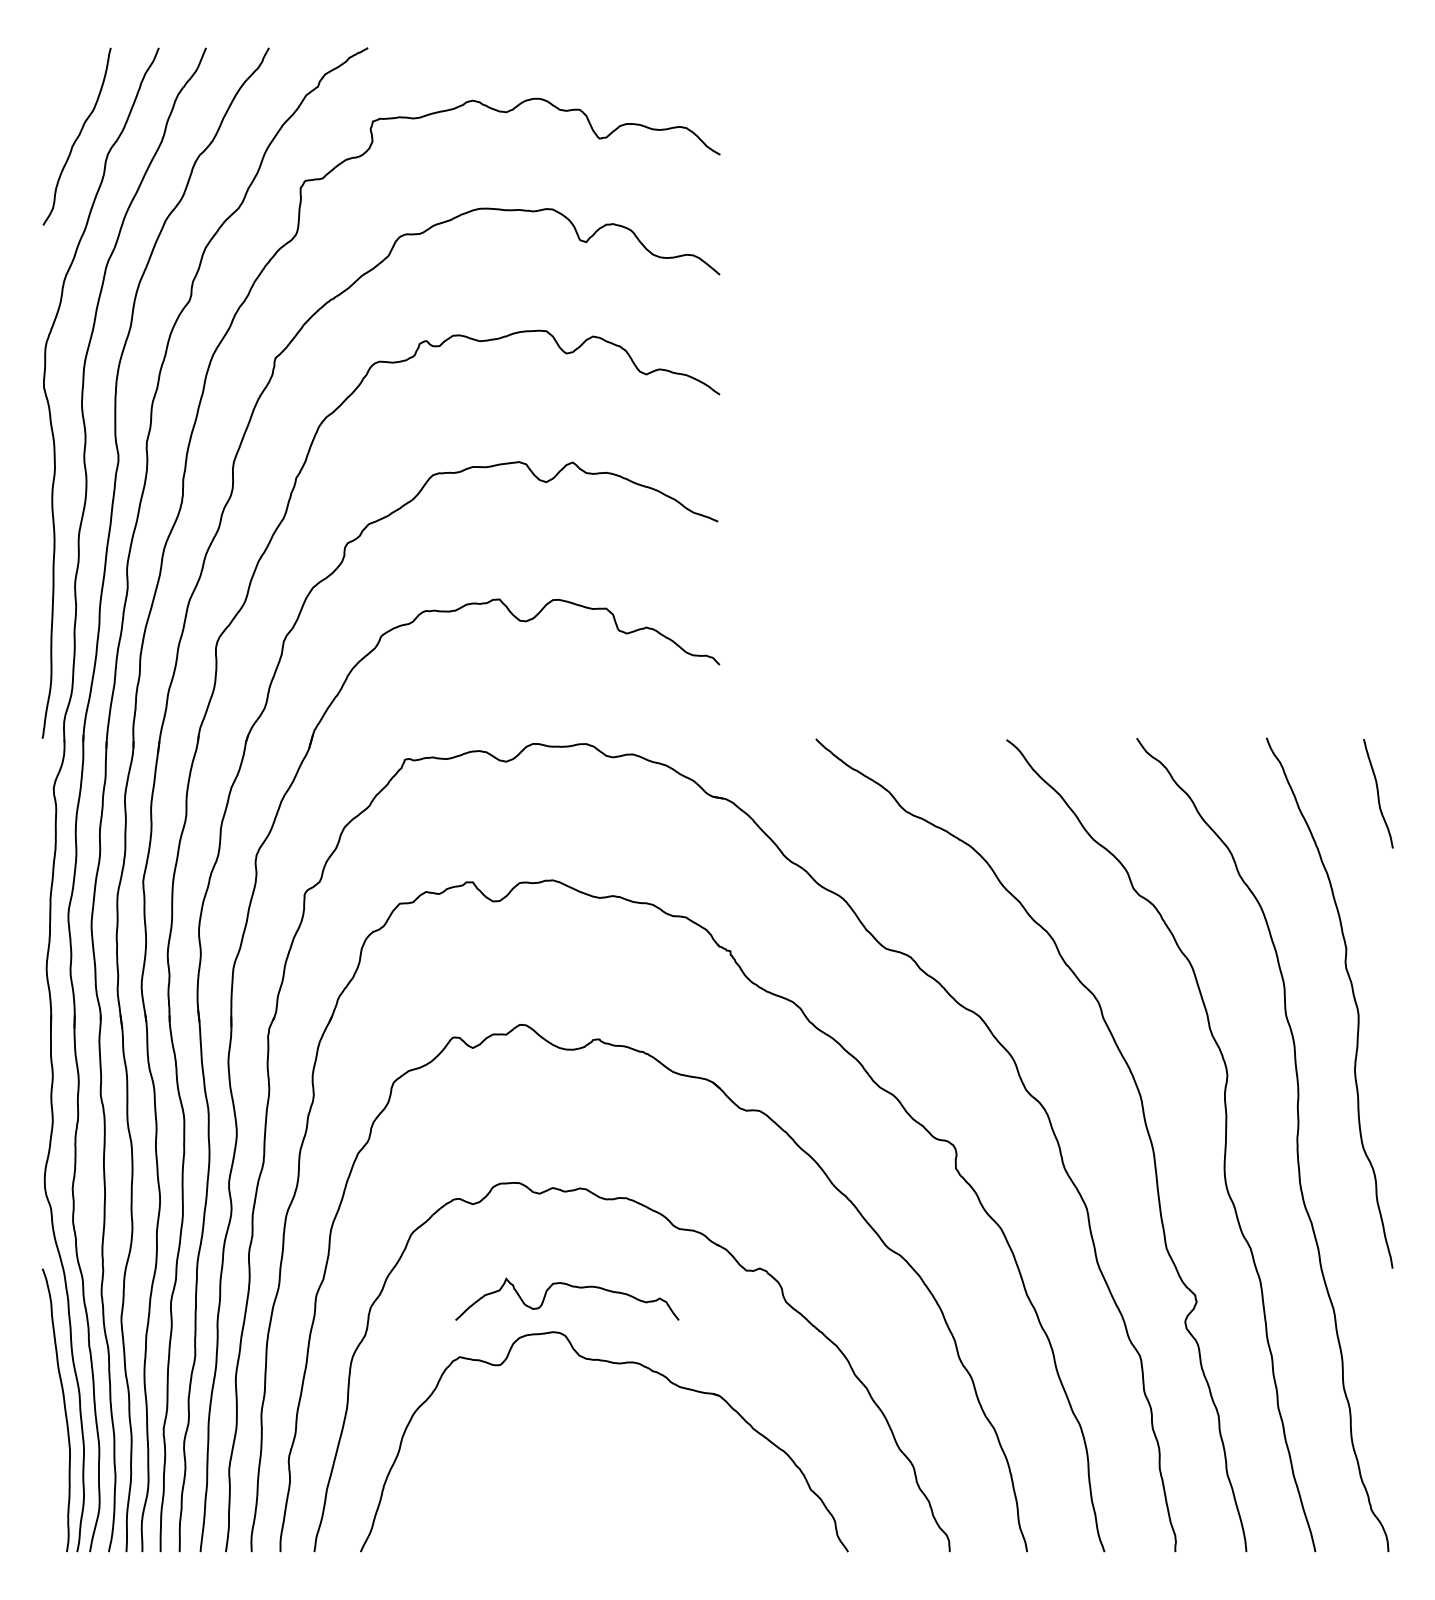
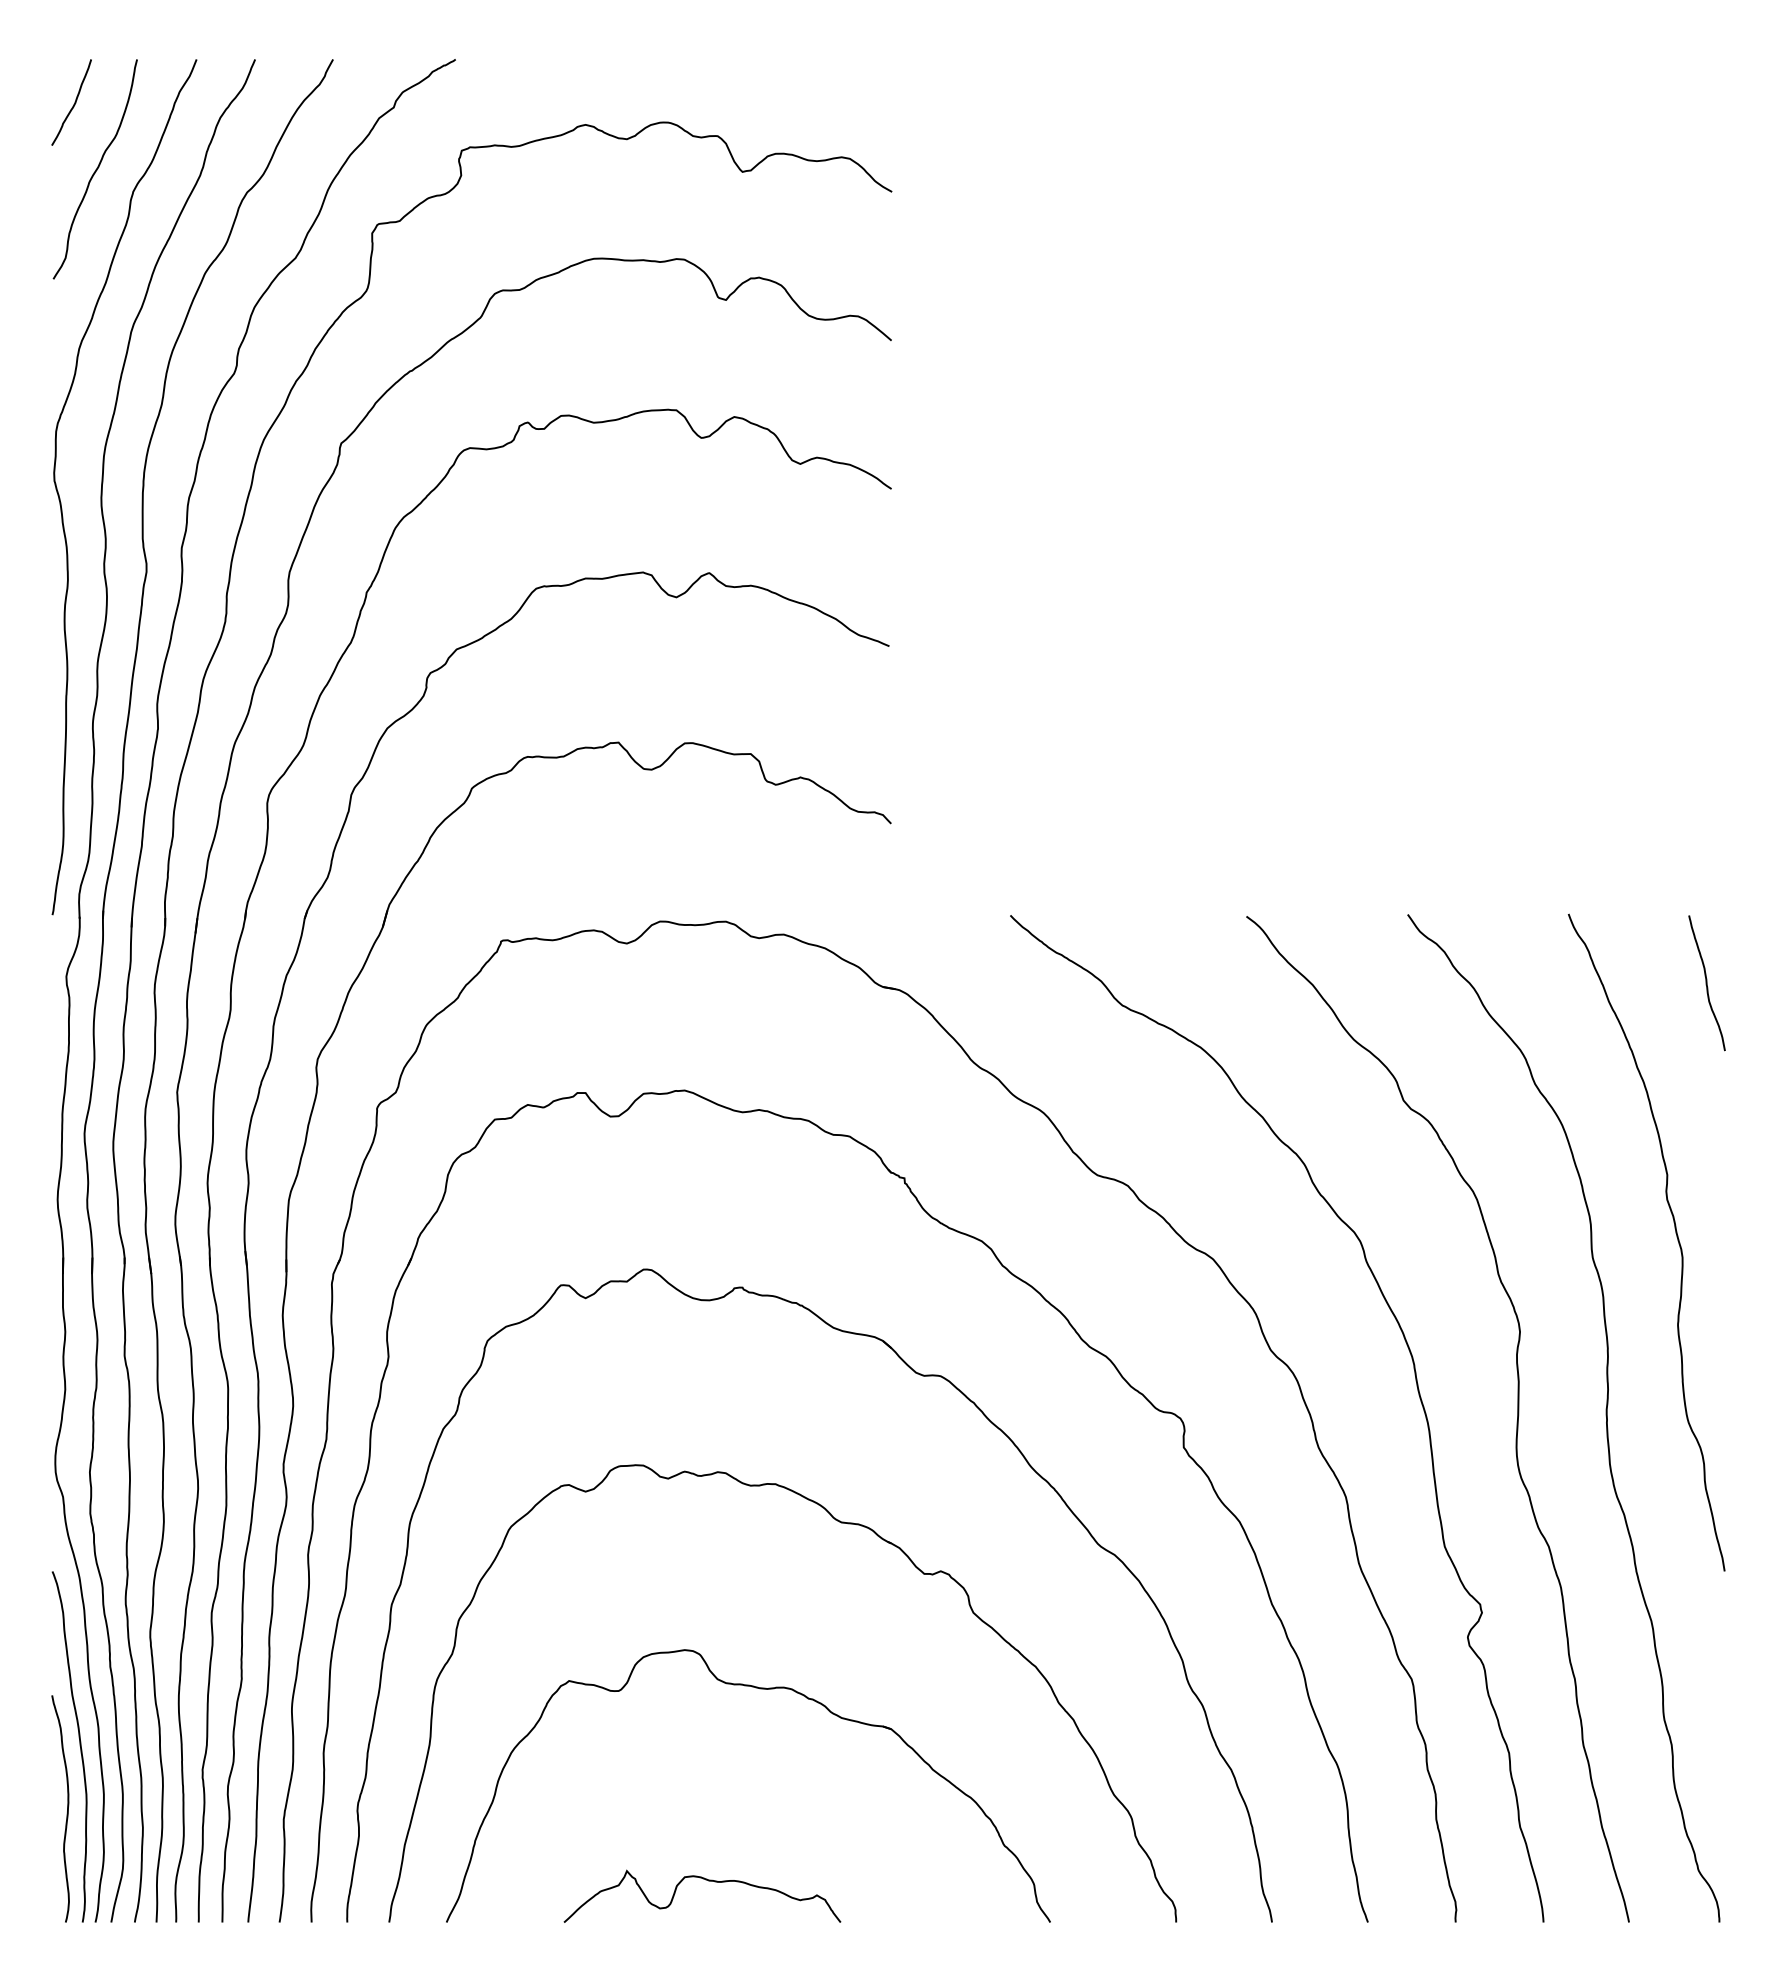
curve: (59, 84) -> (73, 104), added
curve: (572, 1287) -> (708, 1881), moved
curve: (54, 1460) -> (67, 1808), added

